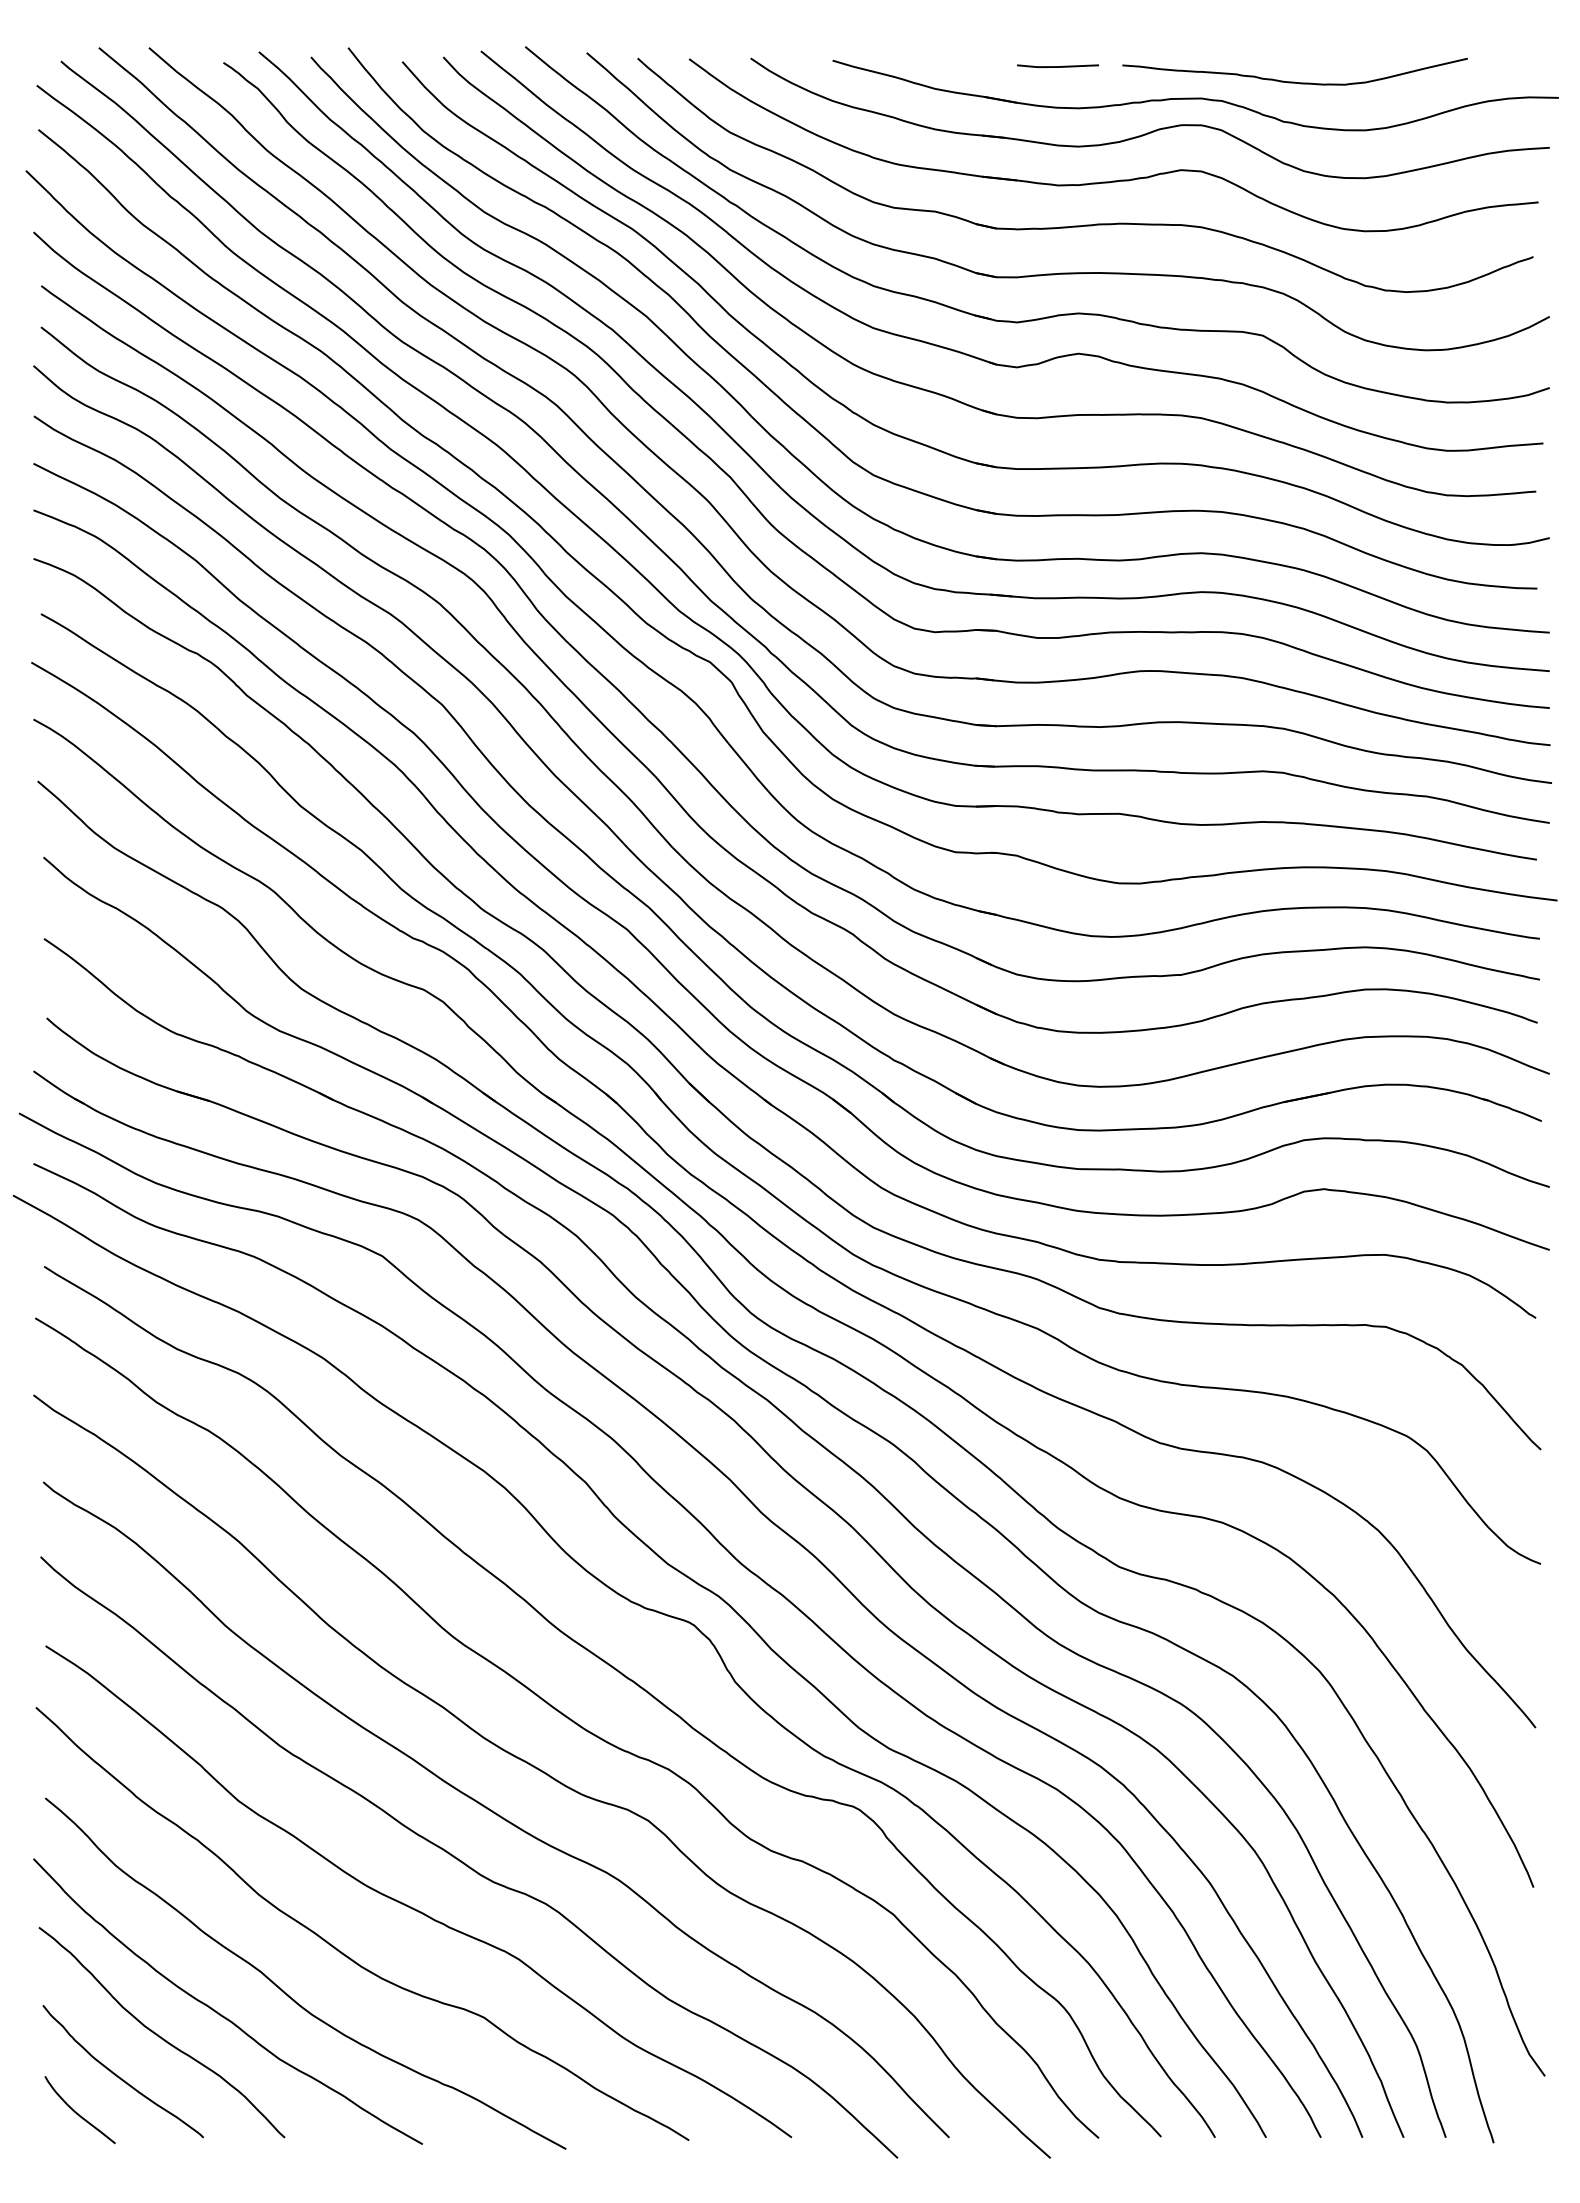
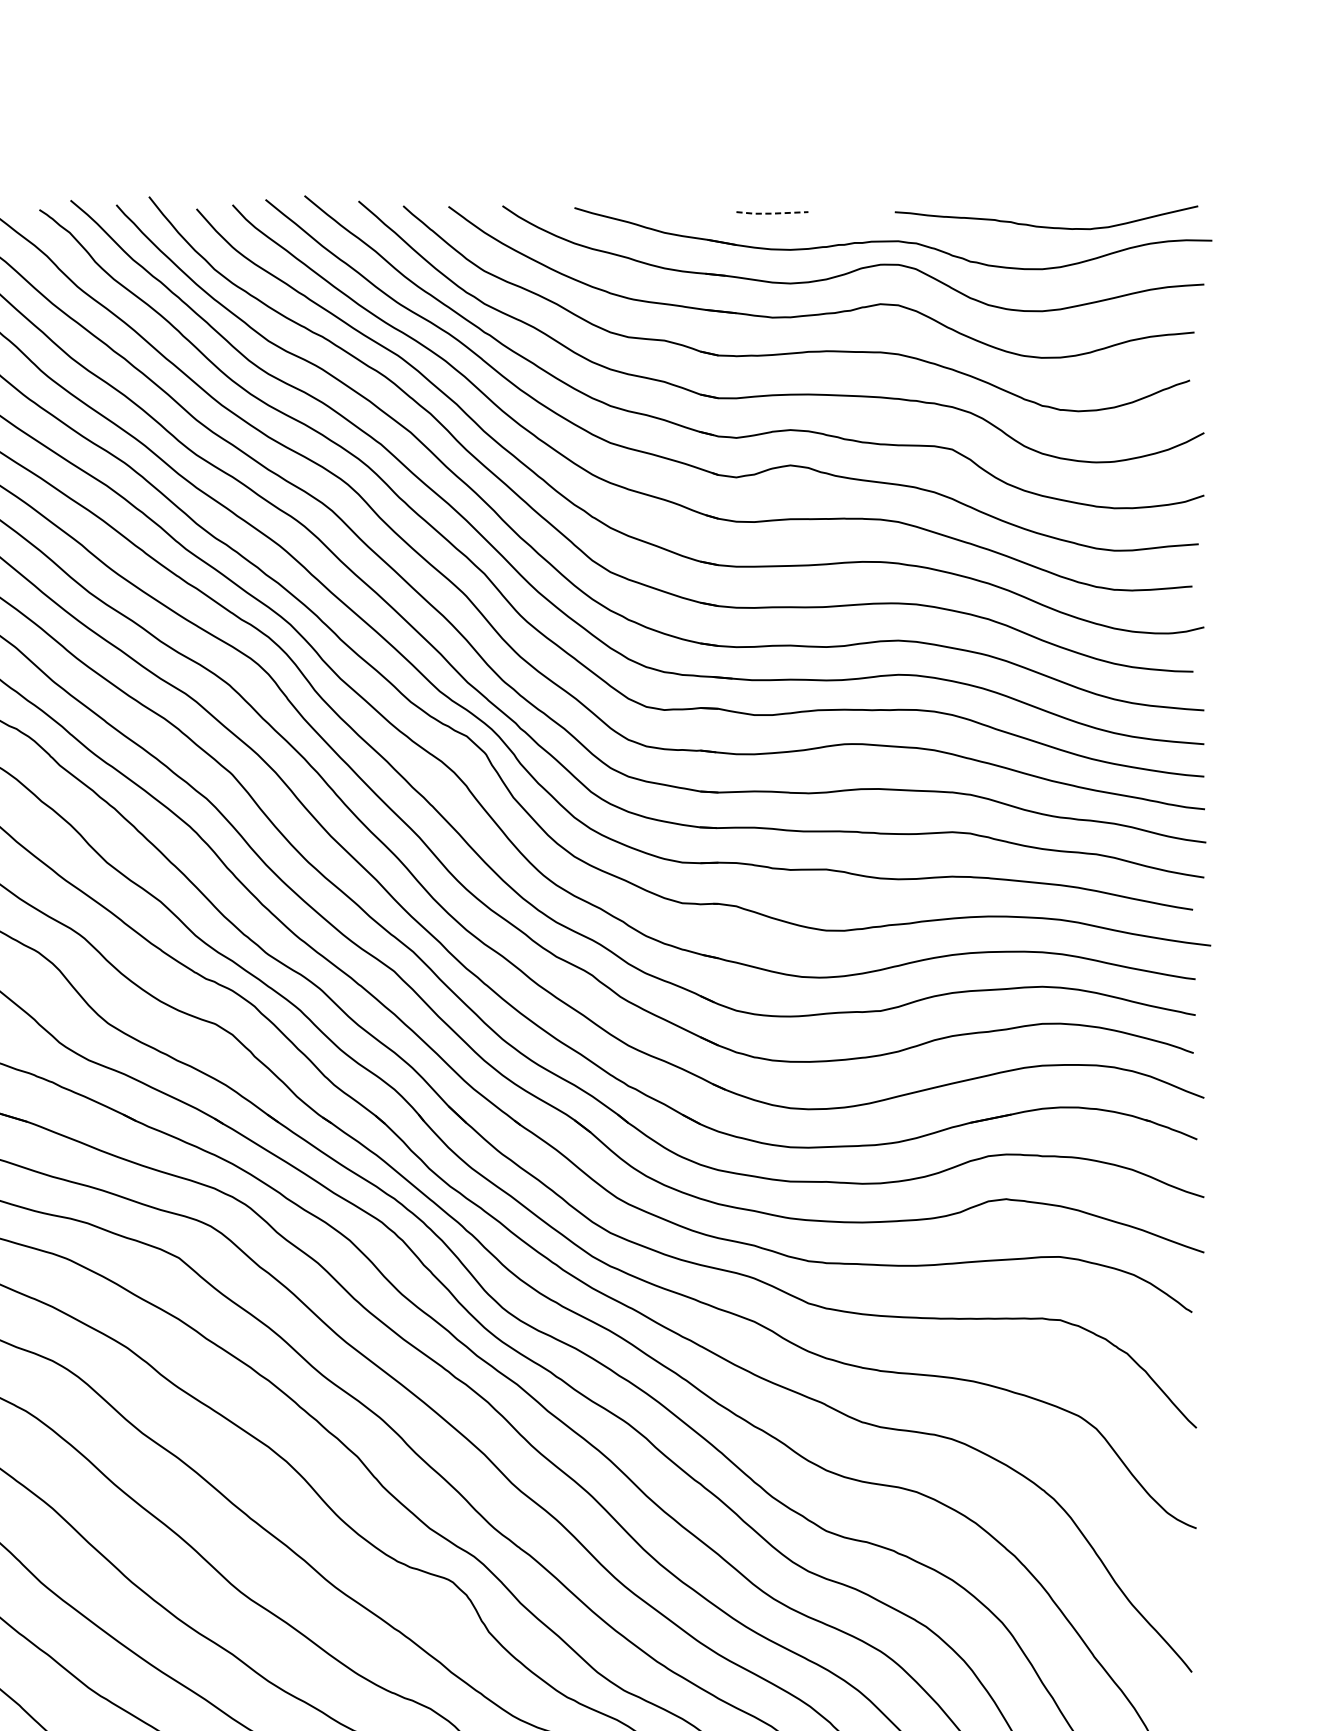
line: (1058, 67) -> (772, 214), solid -> dashed
curve: (1294, 81) -> (1045, 226), moved

